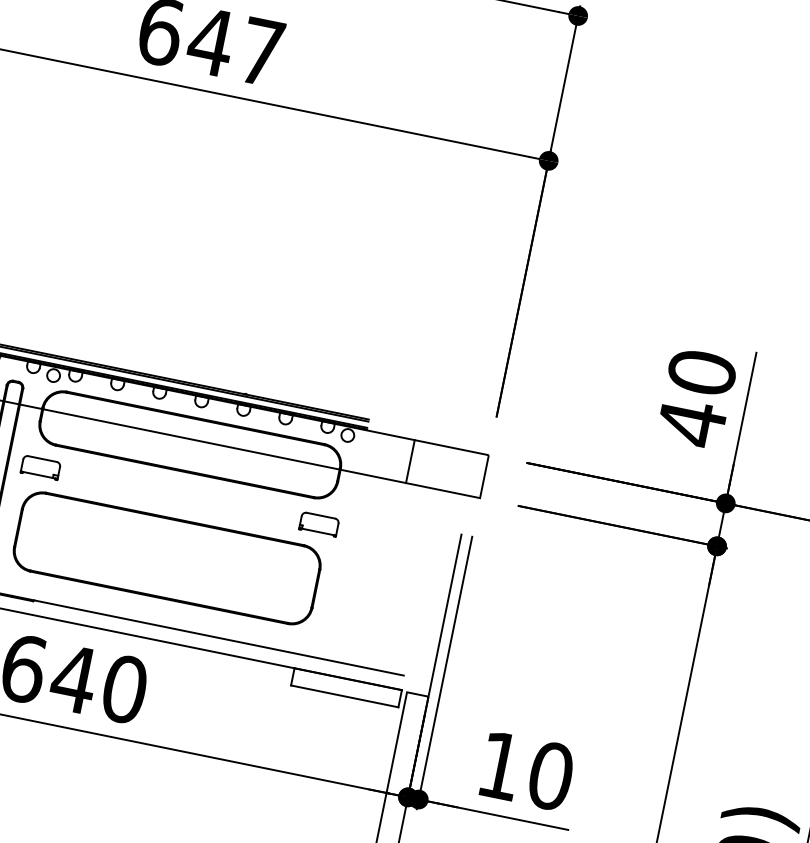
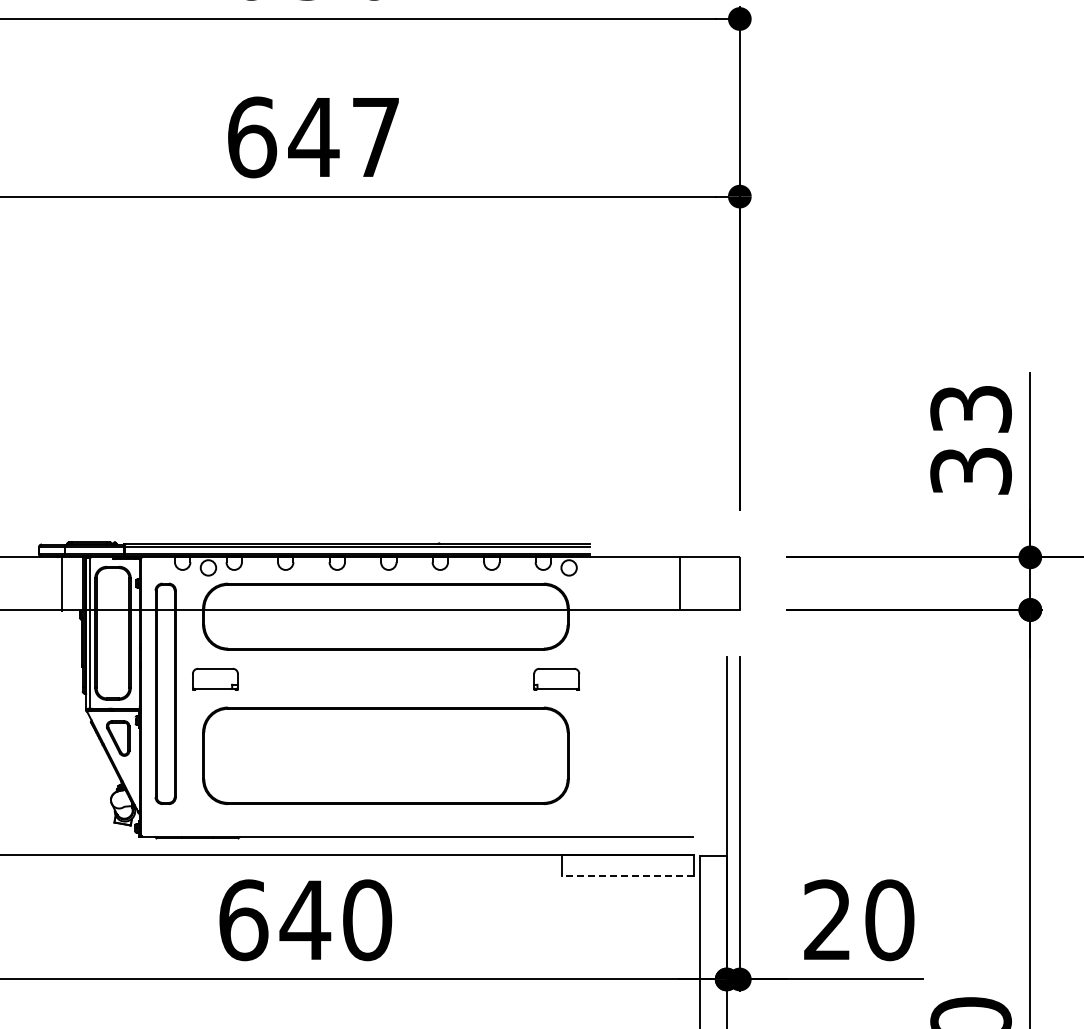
text: (696, 398) -> (970, 440), 40 -> 33
line: (410, 461) -> (680, 583), moved
line: (344, 696) -> (627, 875), solid -> dashed
text: (499, 765) -> (826, 919), 10 -> 20

